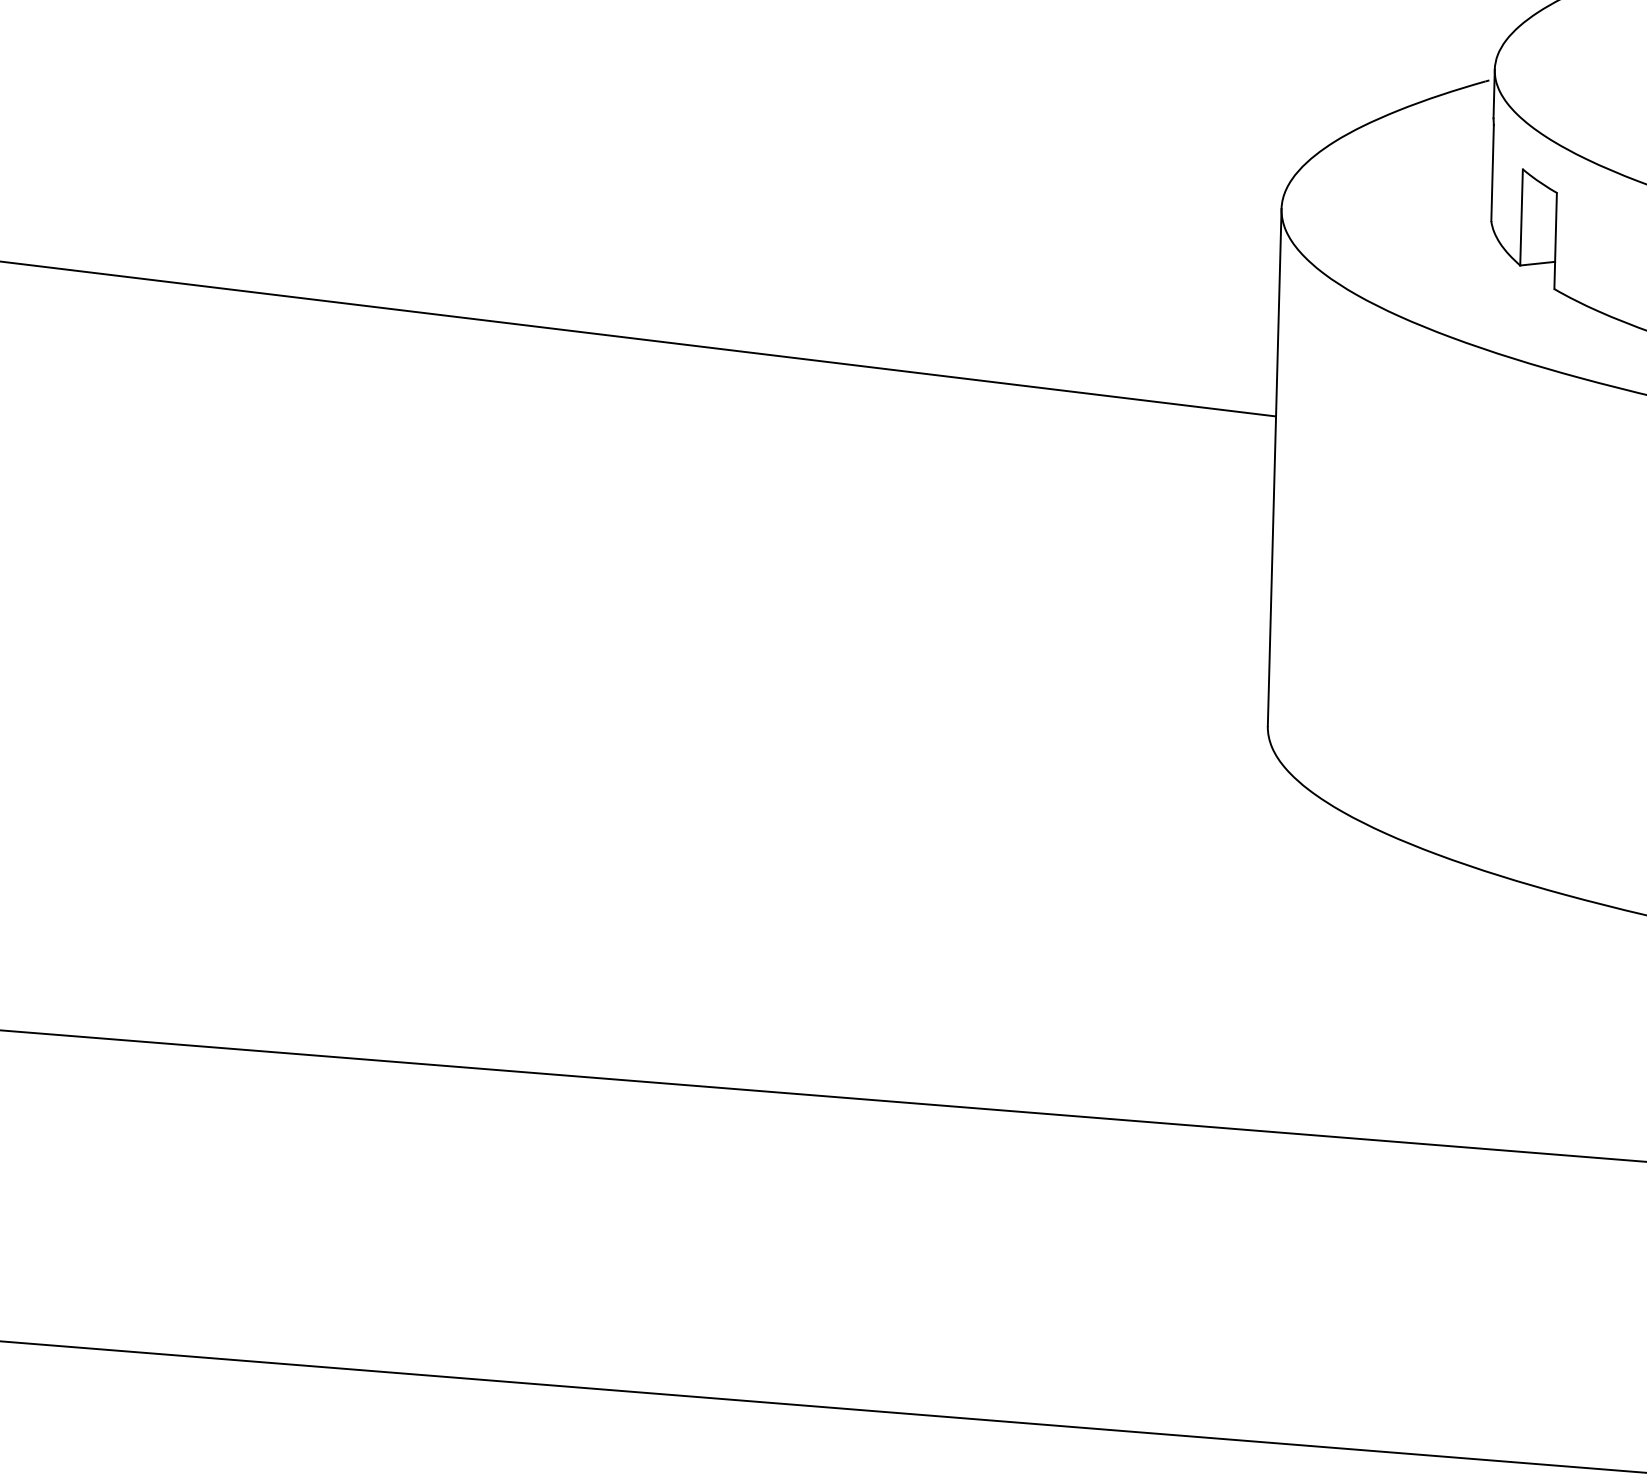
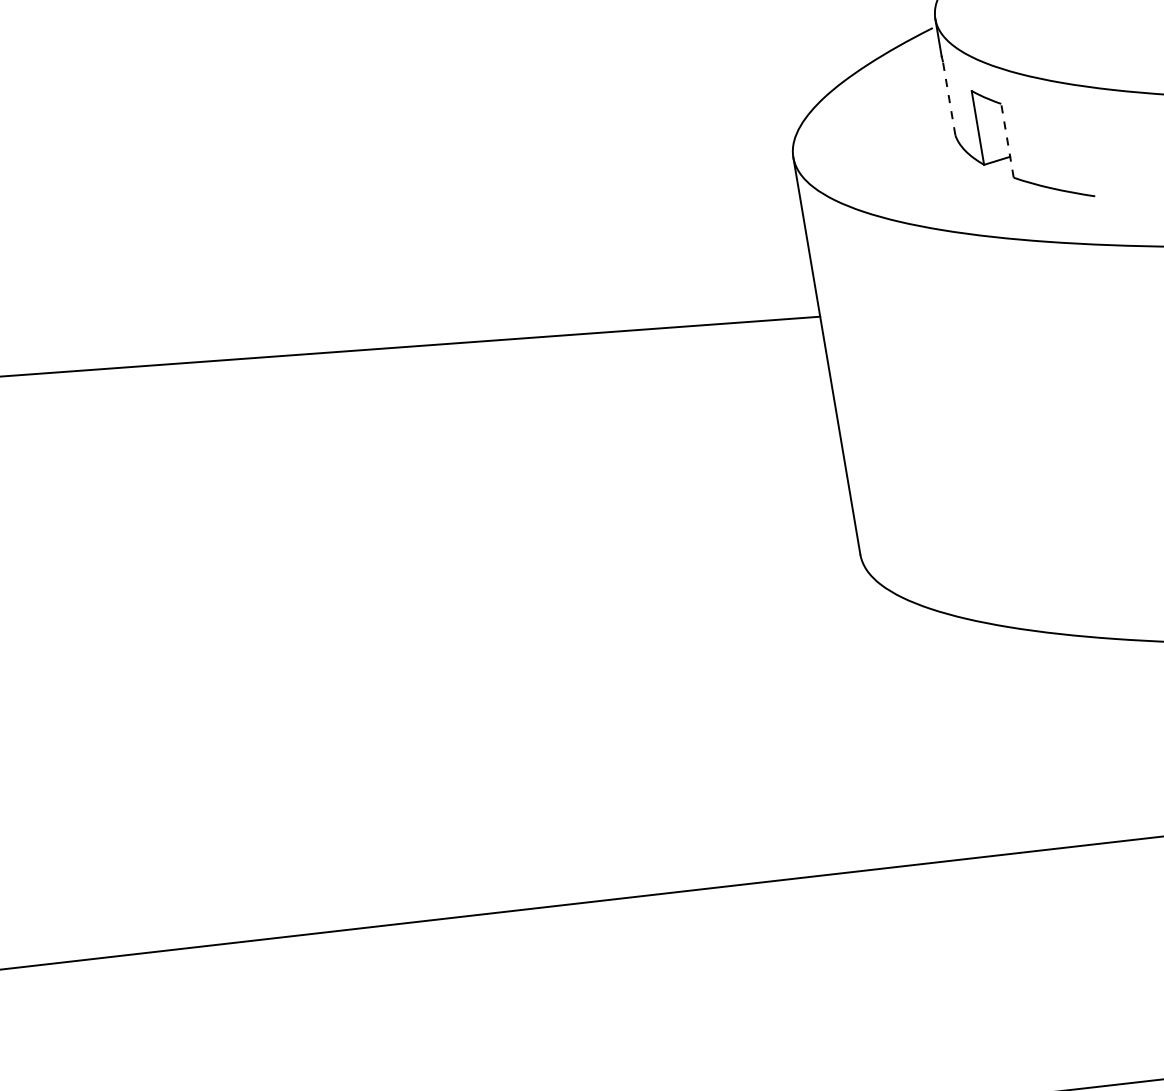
line: (1492, 172) -> (948, 97), solid -> dashed
line: (1555, 240) -> (1007, 140), solid -> dashed

